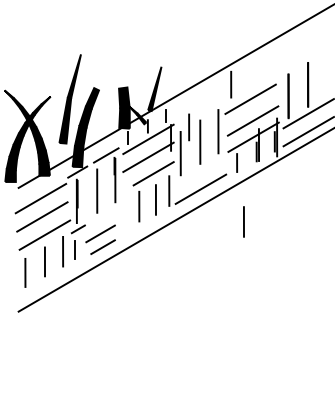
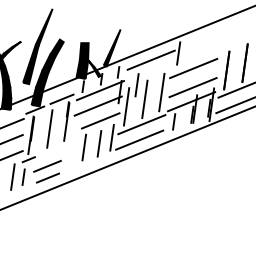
line: (201, 96) -> (151, 60), added
line: (200, 170) -> (141, 123), added
line: (243, 221) -> (172, 173), removed

